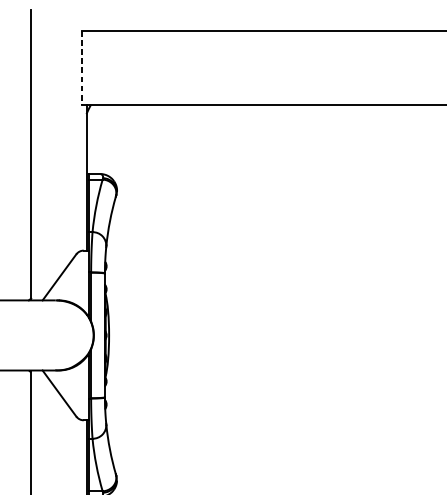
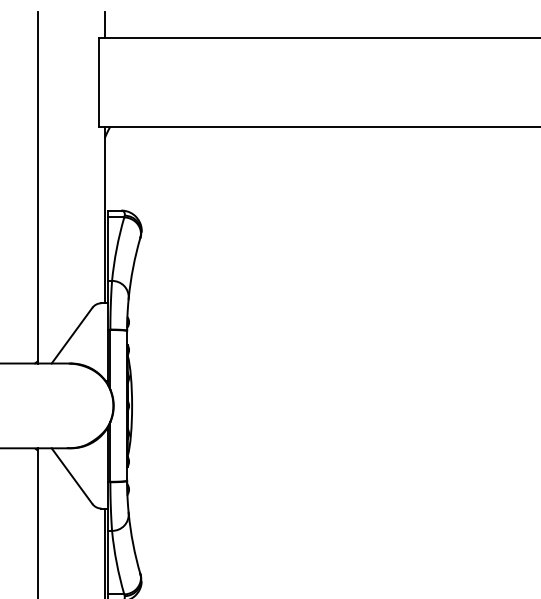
line: (86, 20) -> (104, 24), added
line: (82, 68) -> (99, 82), dashed -> solid

